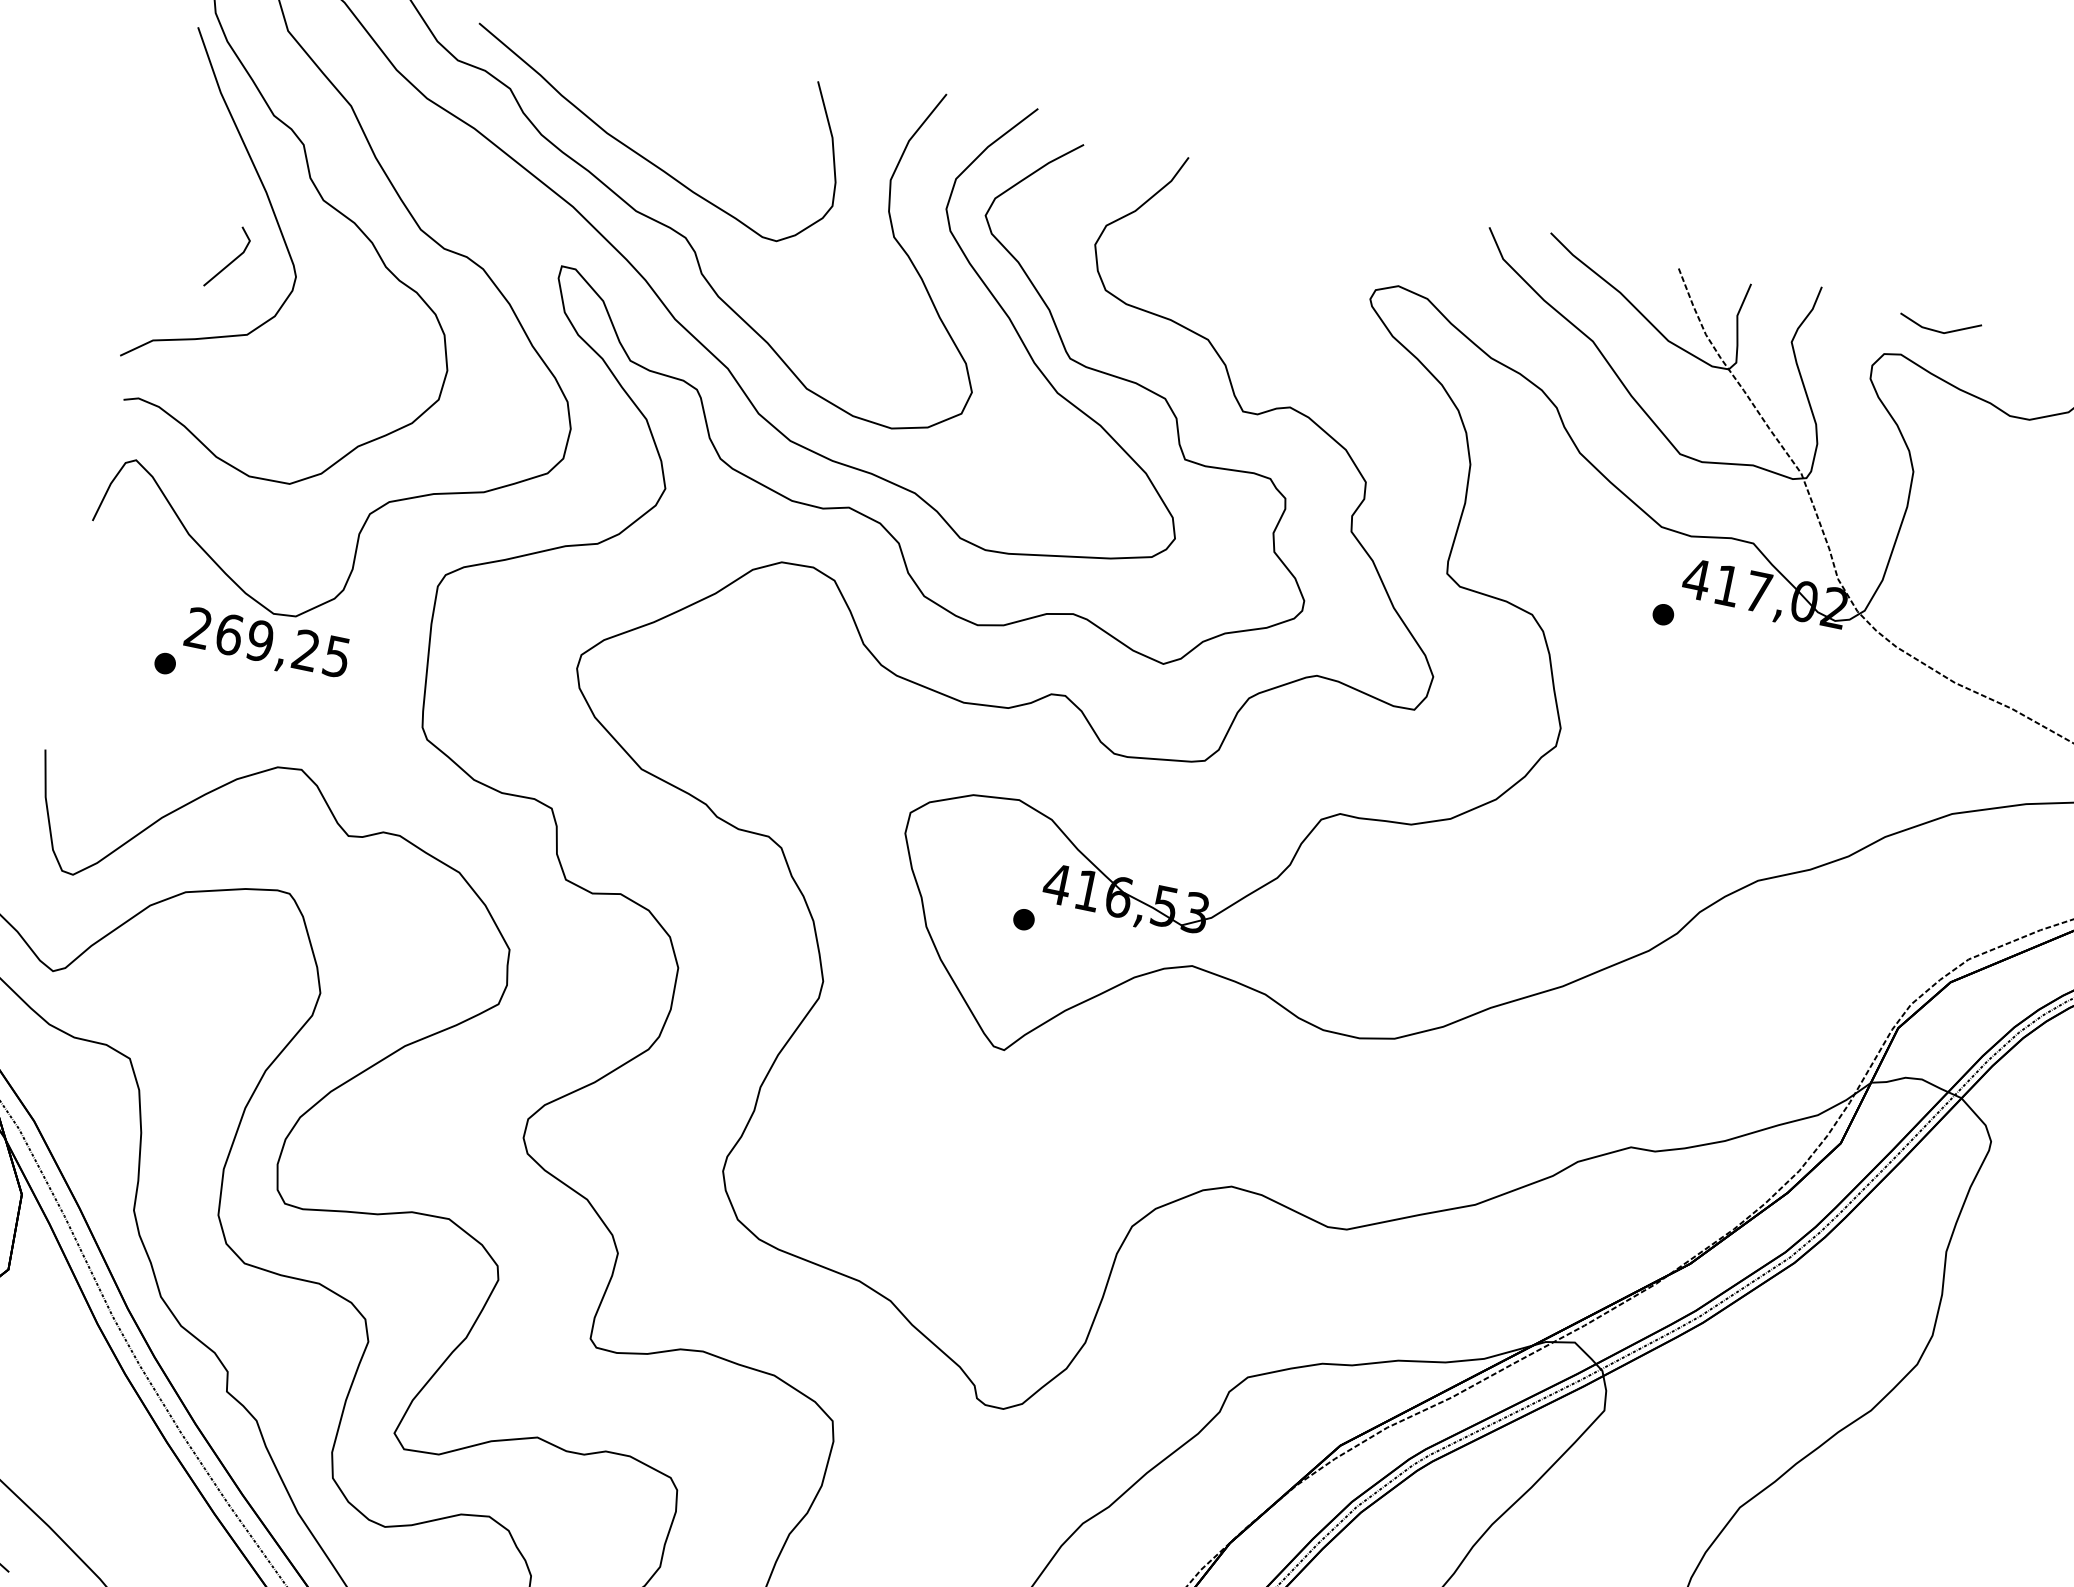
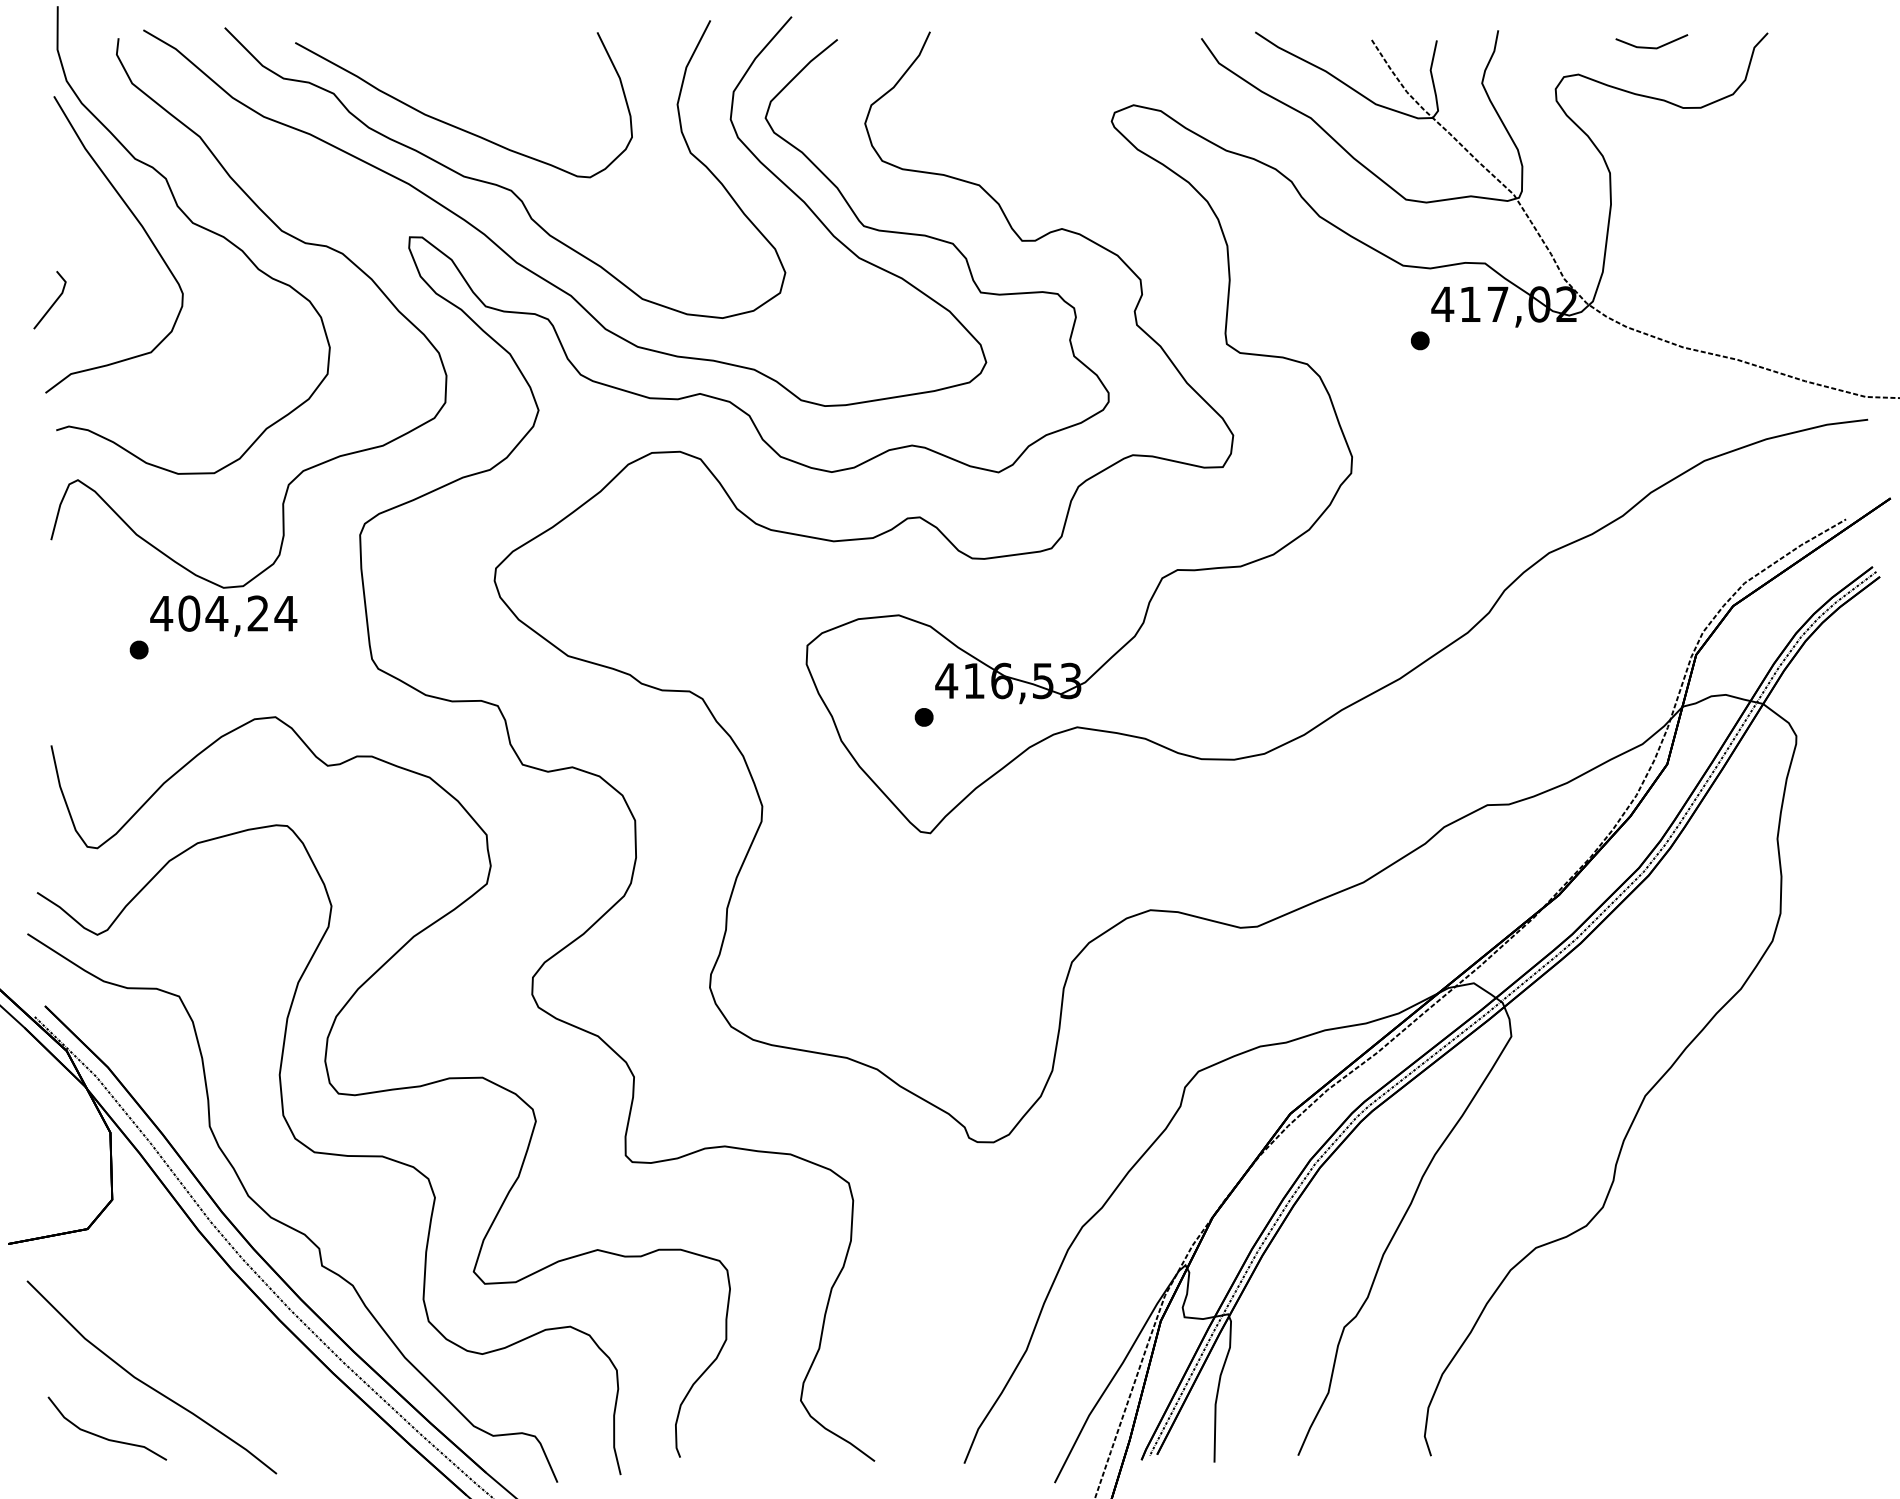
line: (230, 261) -> (52, 303), moved
line: (1938, 330) -> (1651, 47), moved
text: (267, 642) -> (223, 613), 269,25 -> 404,24

